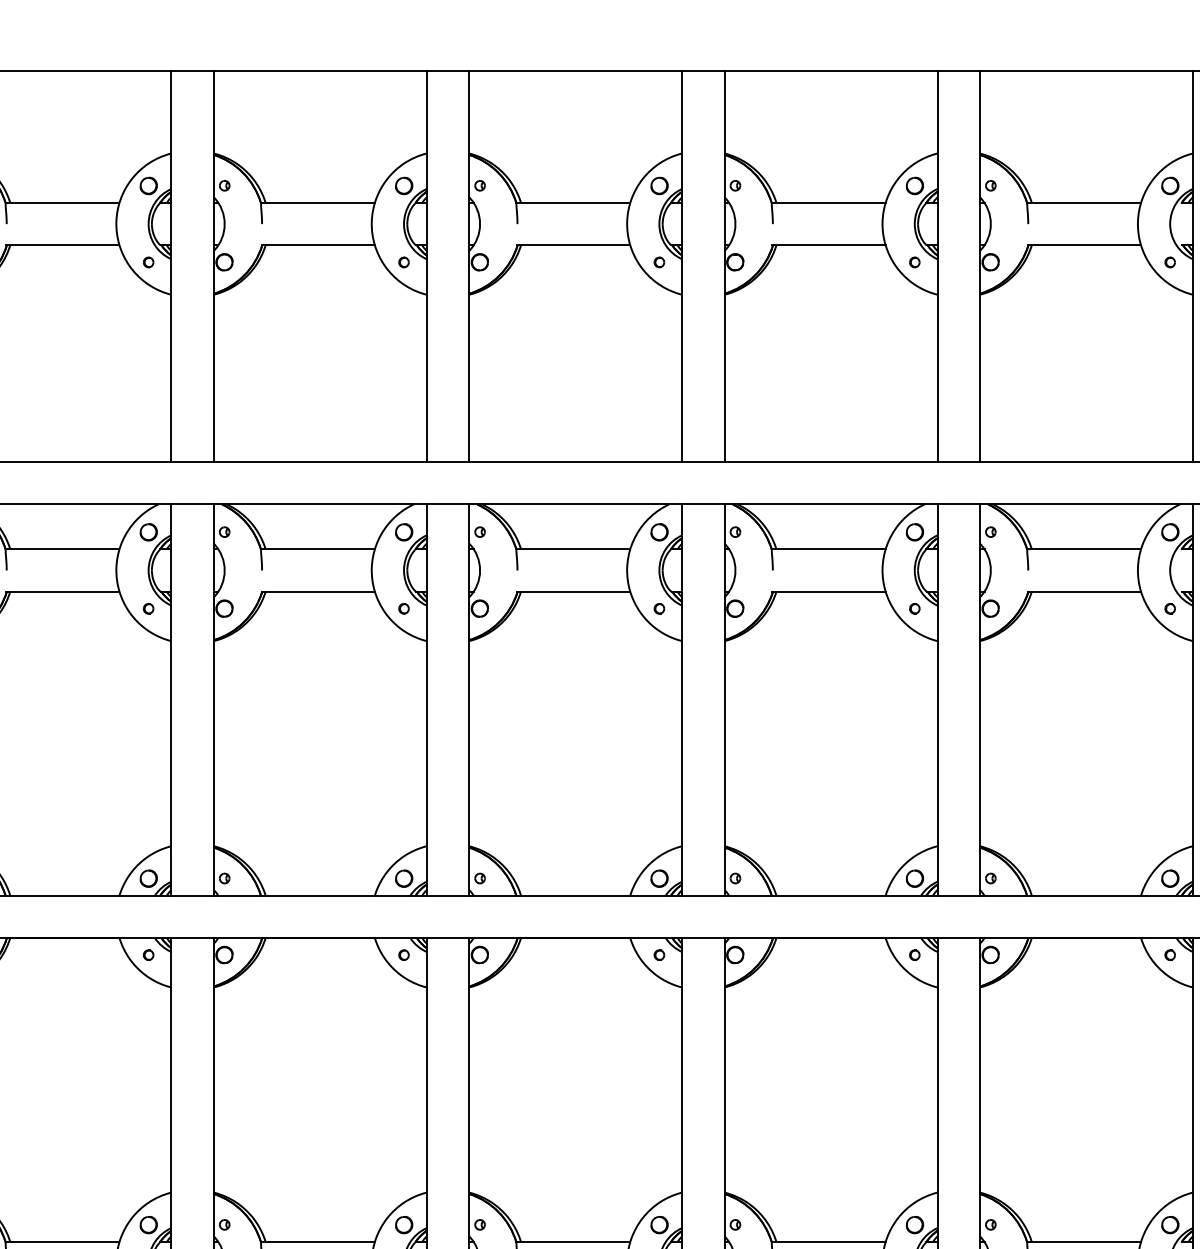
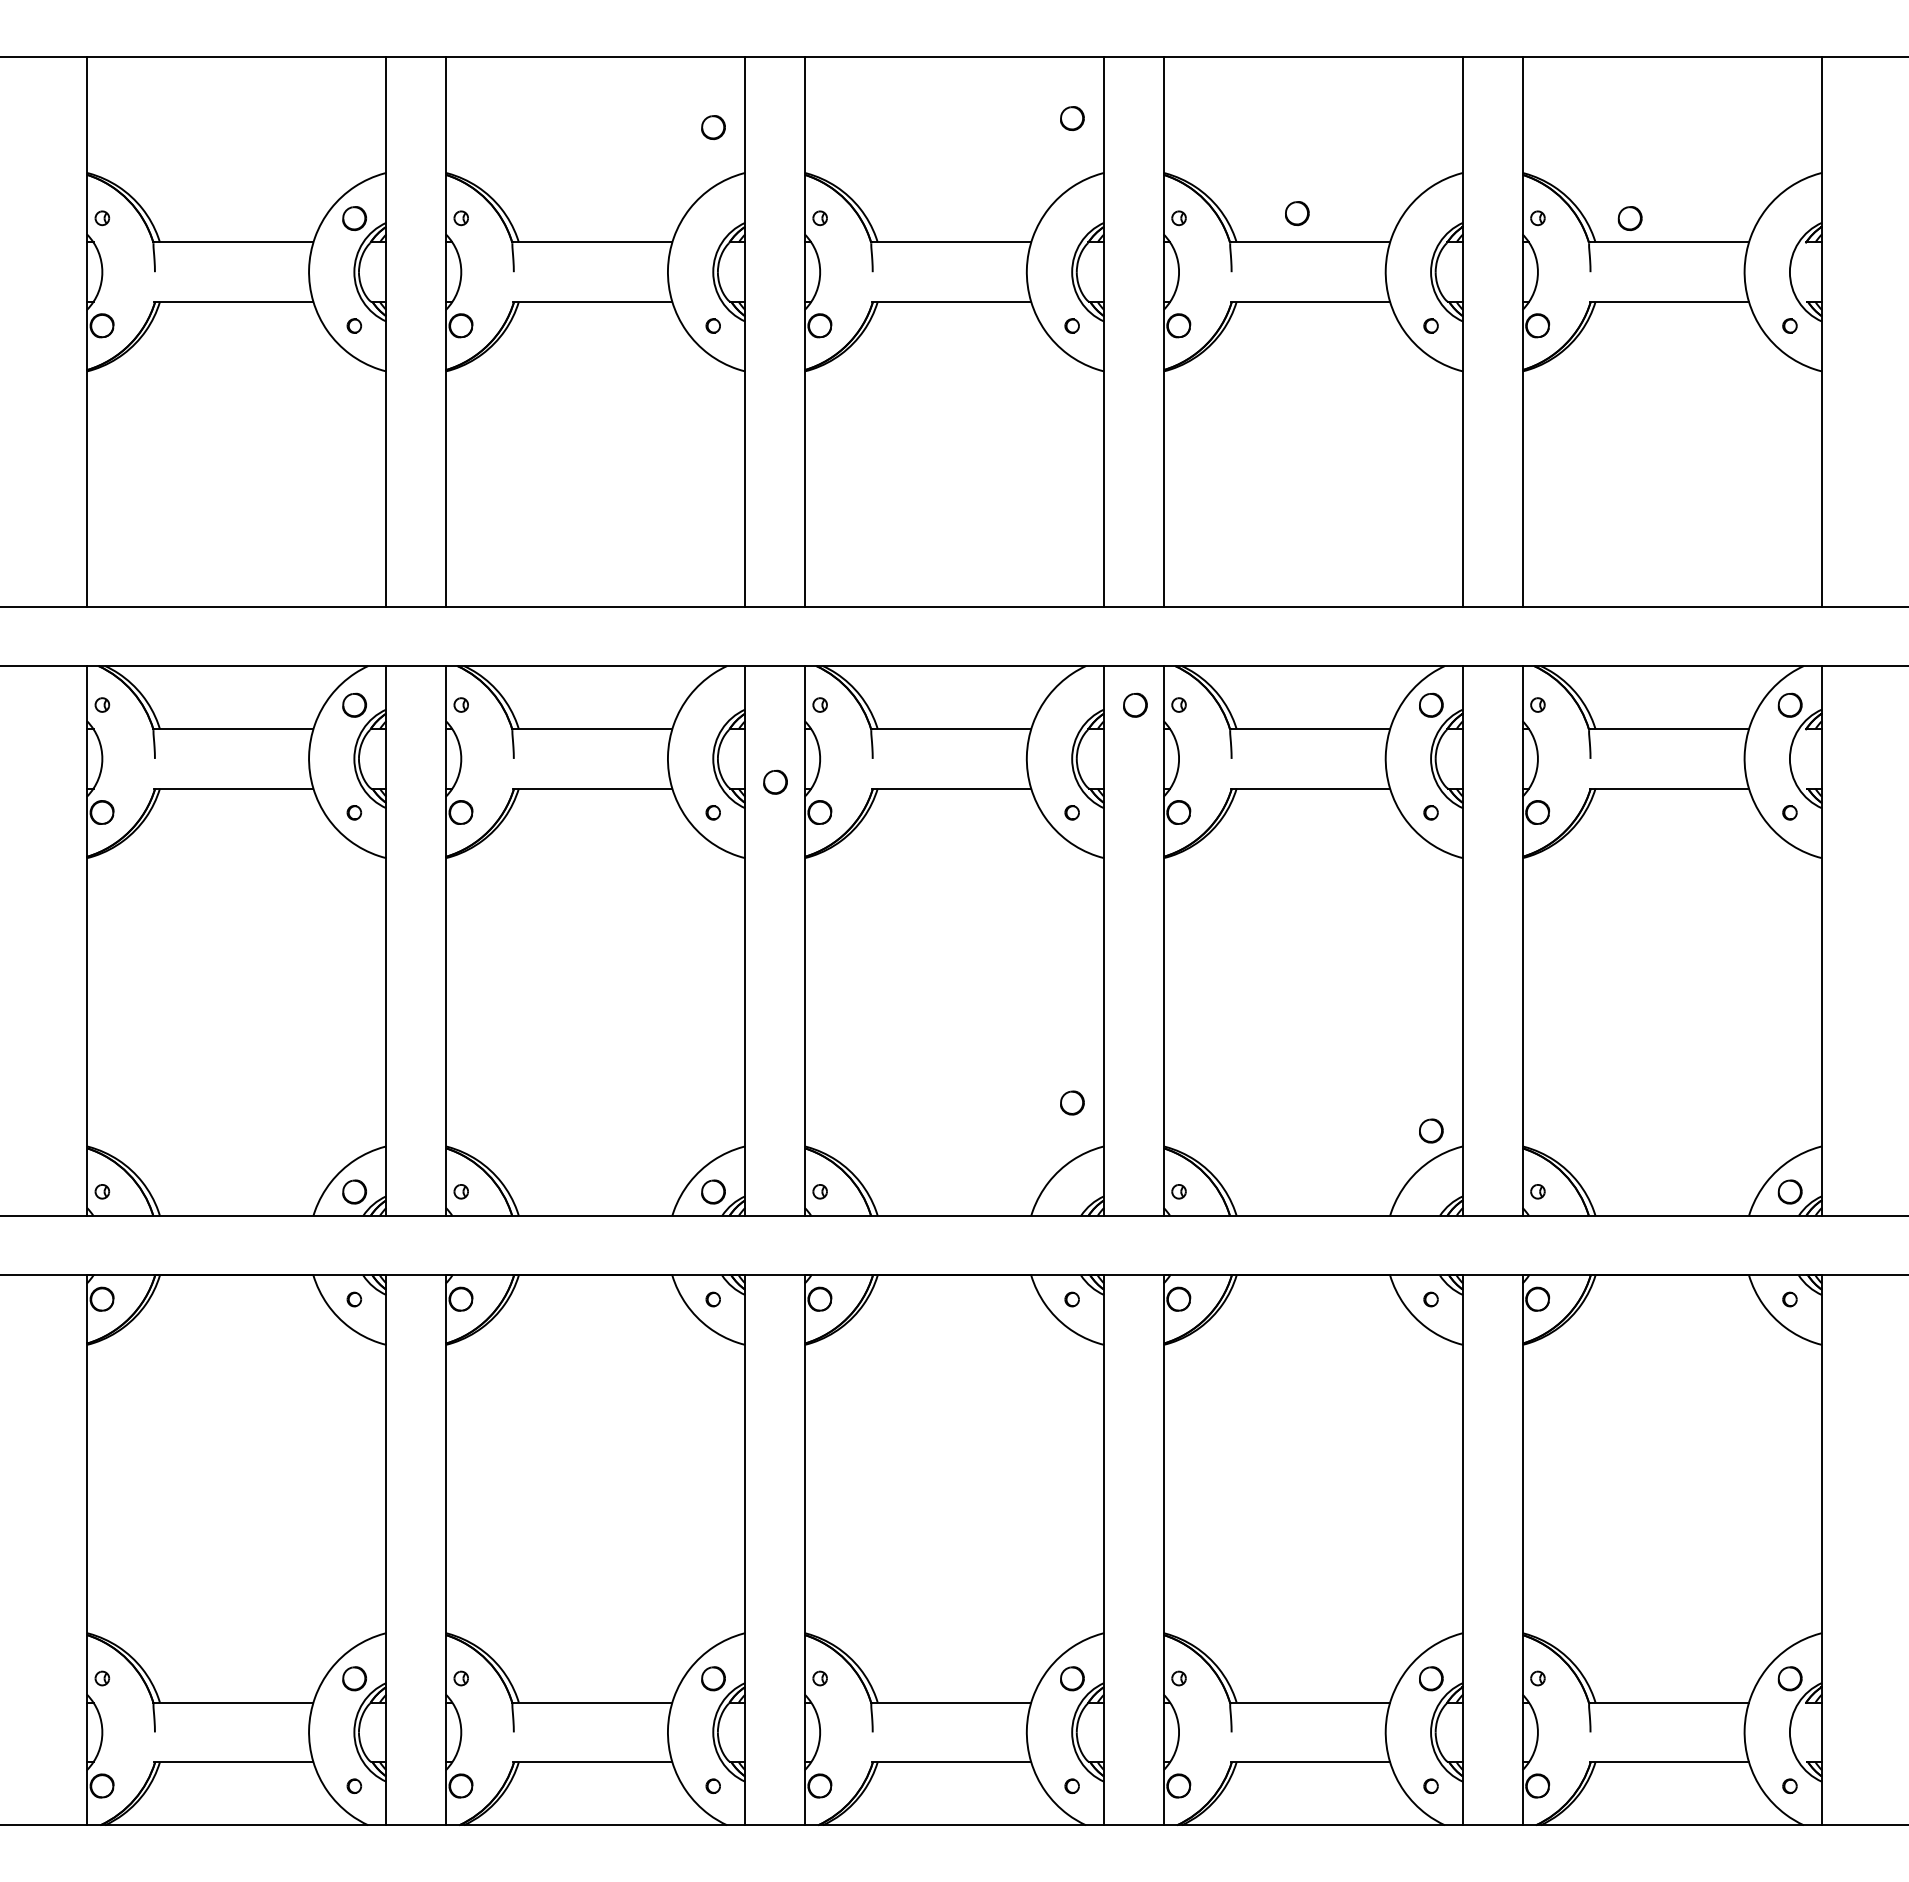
part: (404, 185) -> (713, 127), moved
part: (659, 185) -> (1072, 118), moved
part: (915, 185) -> (1297, 213), moved
part: (1169, 185) -> (1629, 218), moved
part: (404, 531) -> (775, 781), moved
part: (659, 531) -> (1135, 704), moved
part: (659, 878) -> (1072, 1102), moved
part: (915, 878) -> (1431, 1130), moved

